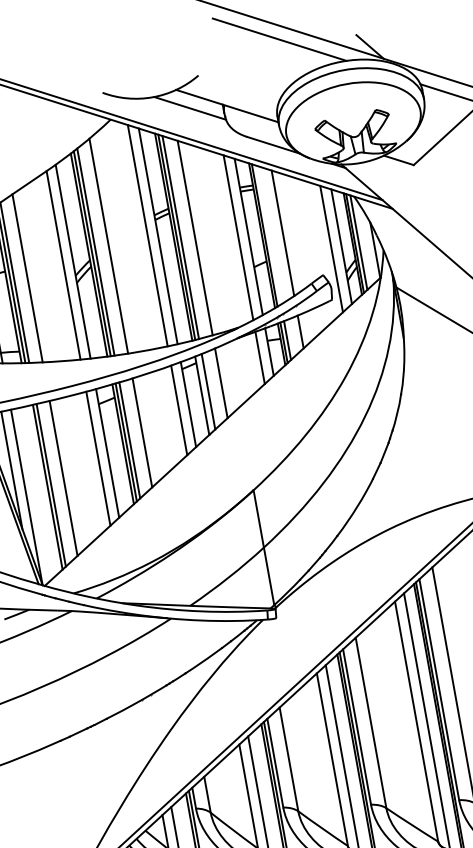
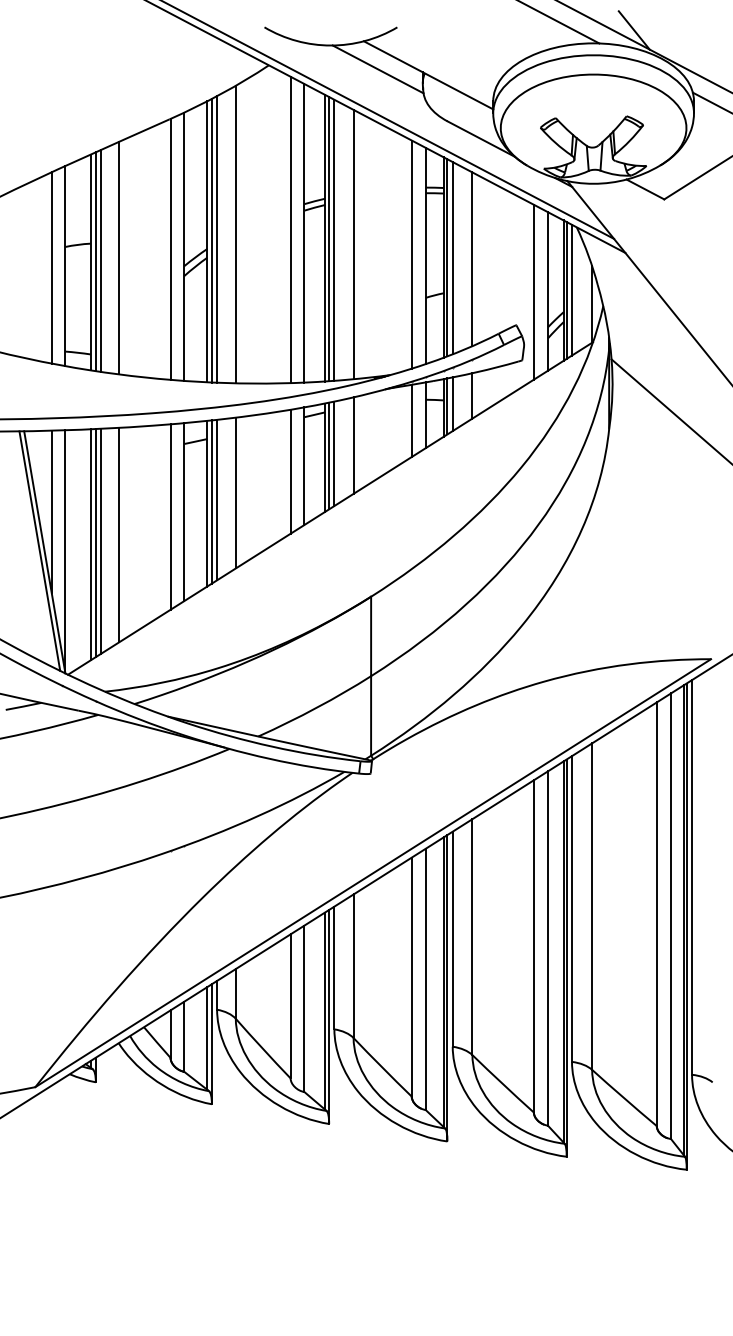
line: (268, 235) -> (452, 258), added
line: (205, 393) -> (329, 455), added
line: (44, 488) -> (90, 544), added

